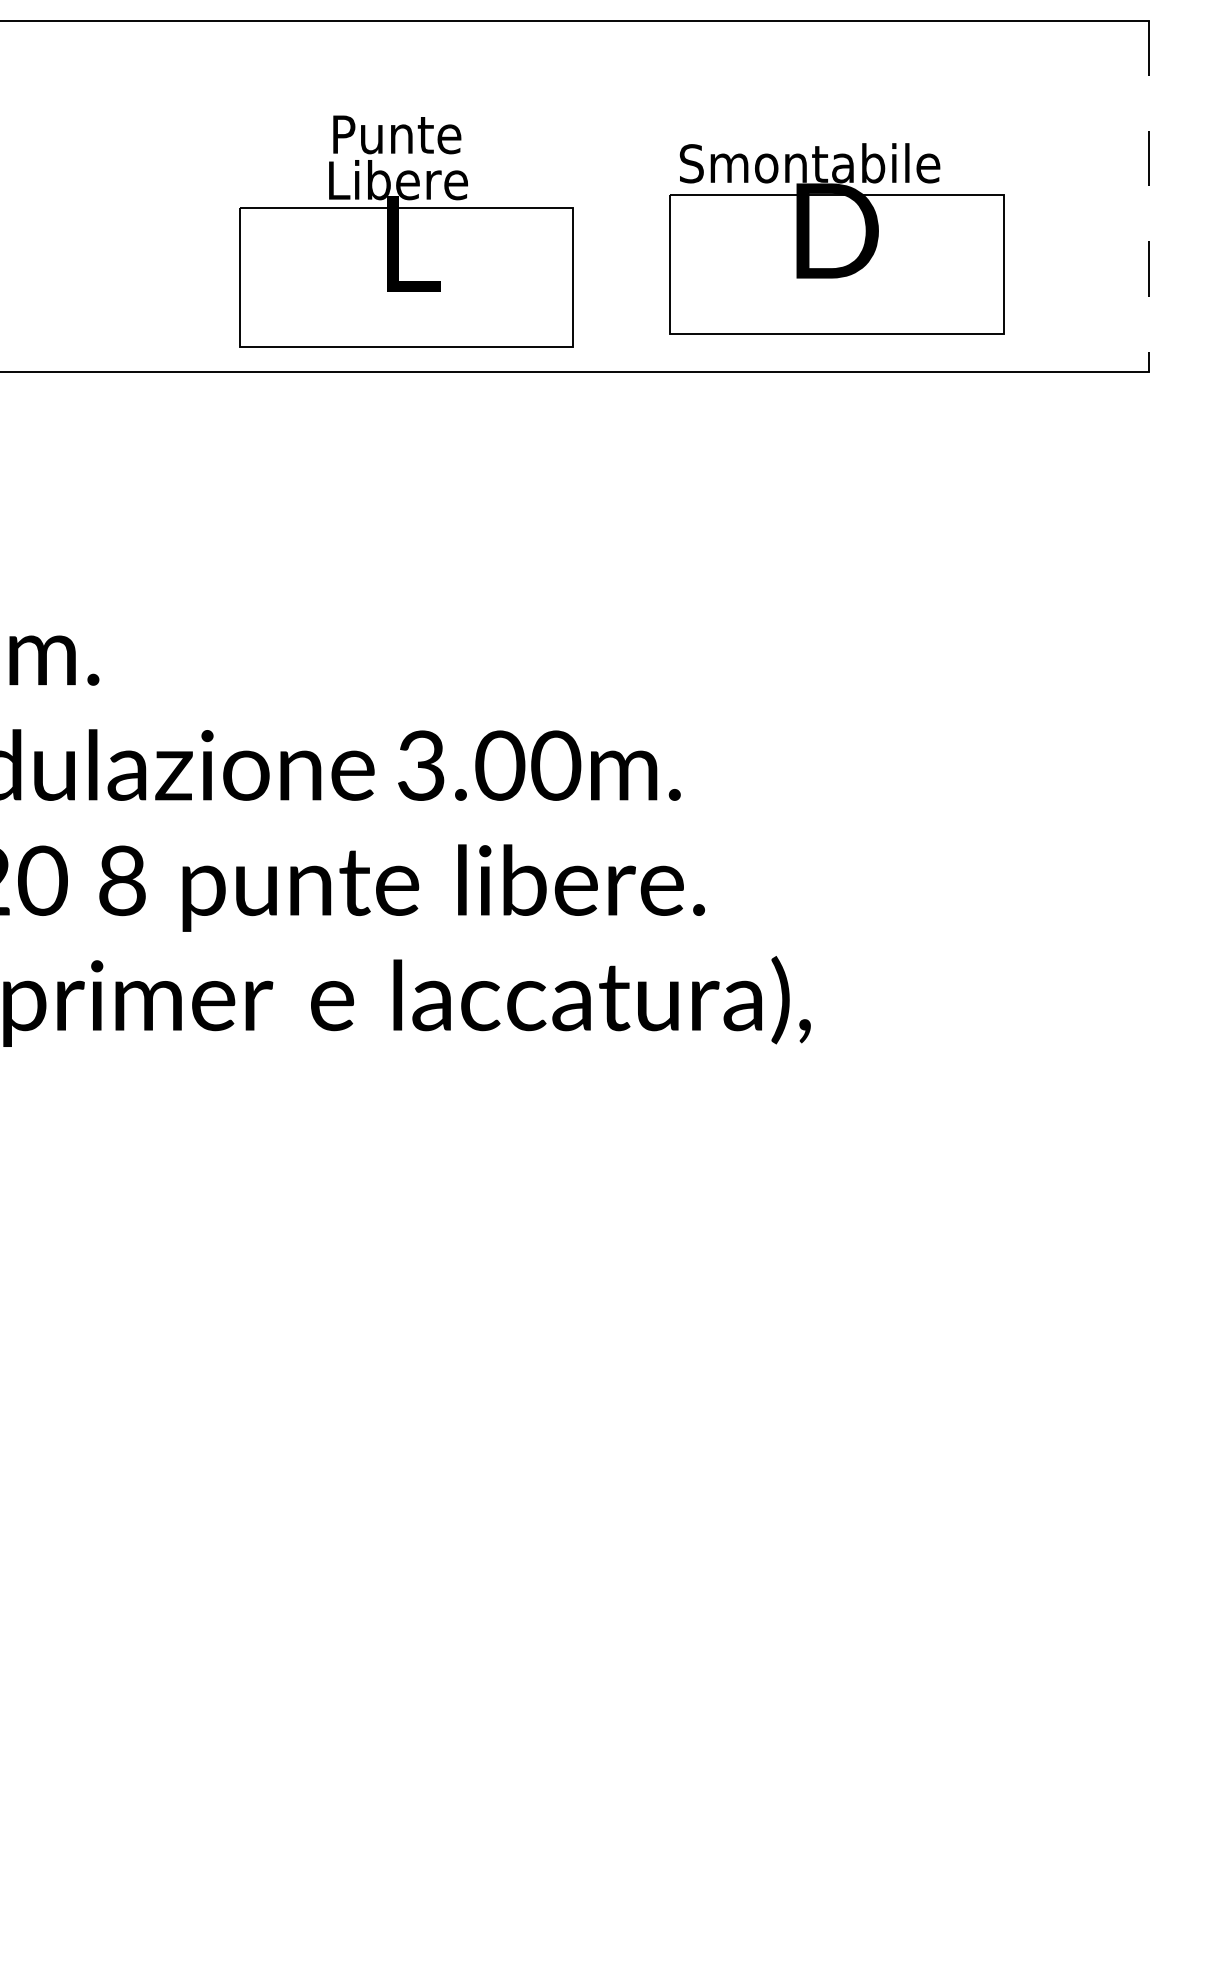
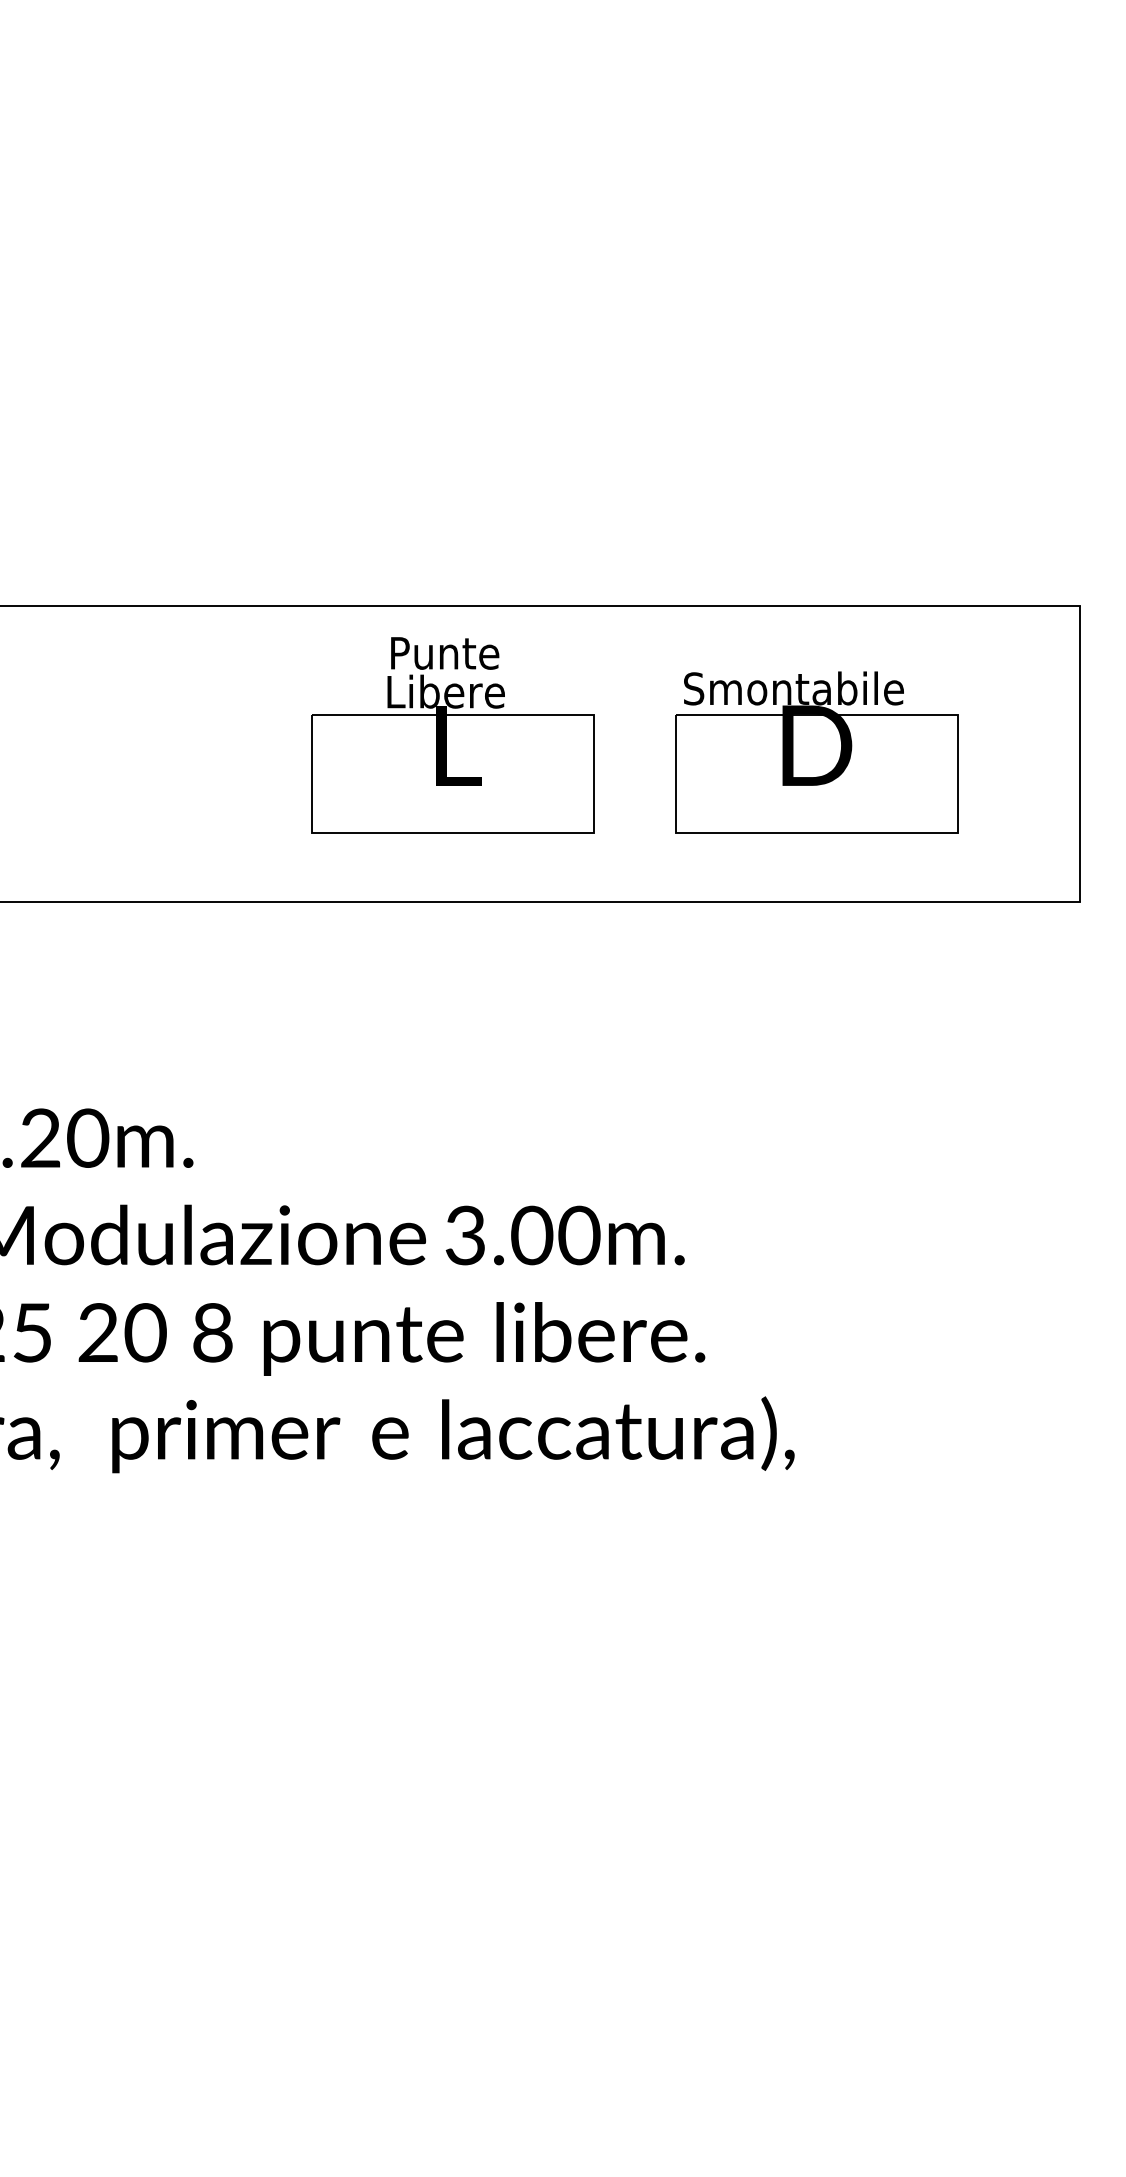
line: (1149, 196) -> (1080, 754), dashed -> solid
part: (405, 231) -> (452, 735), moved
part: (836, 239) -> (816, 752), moved

